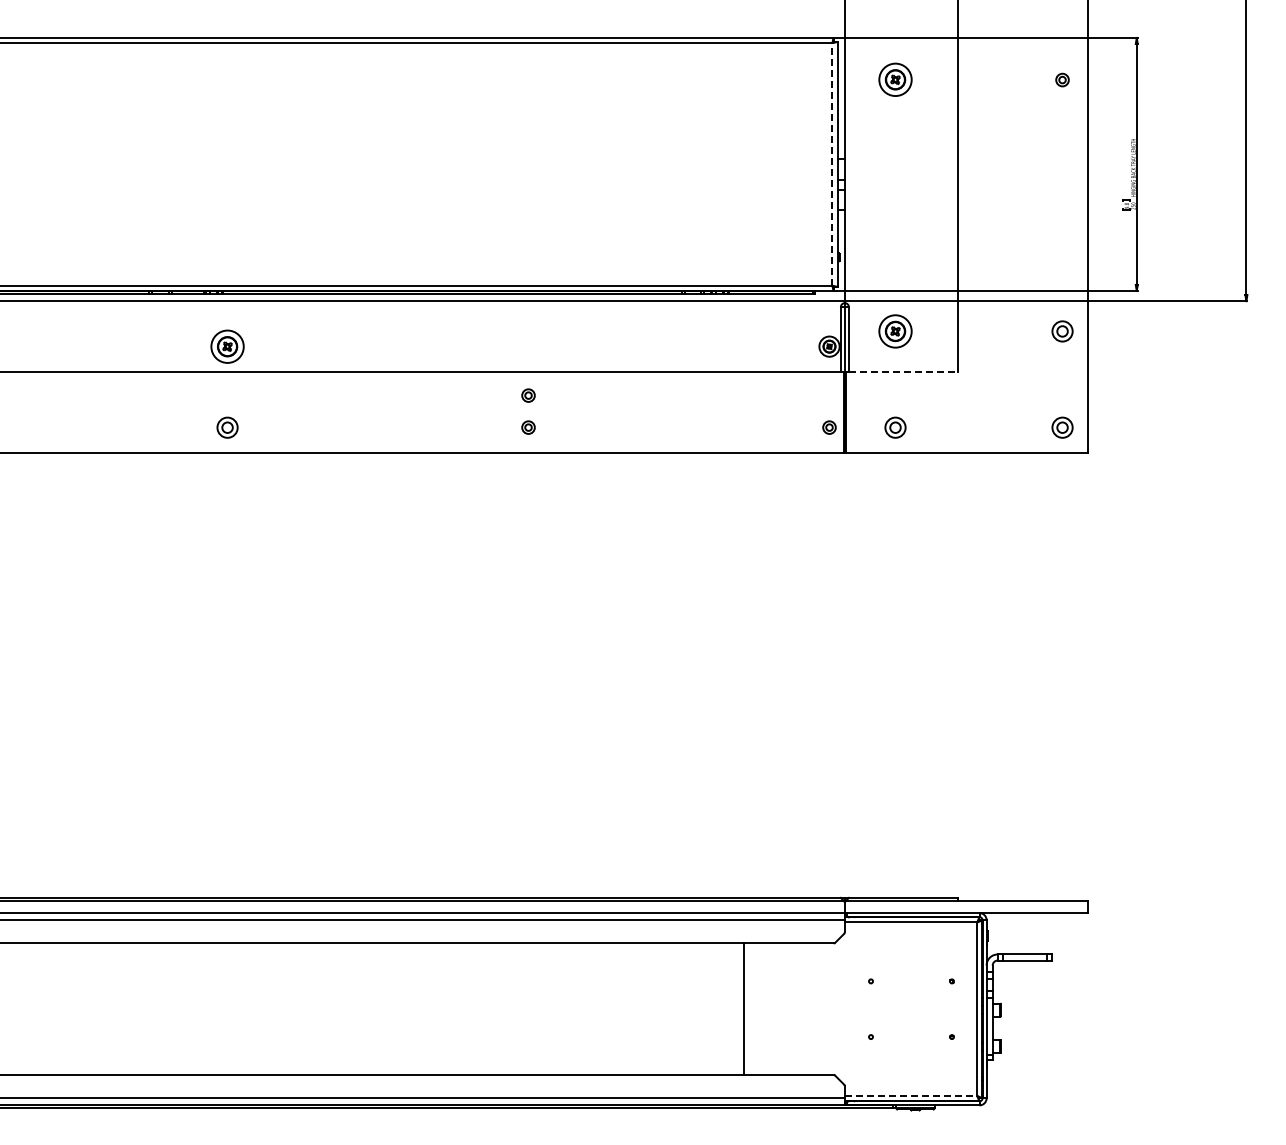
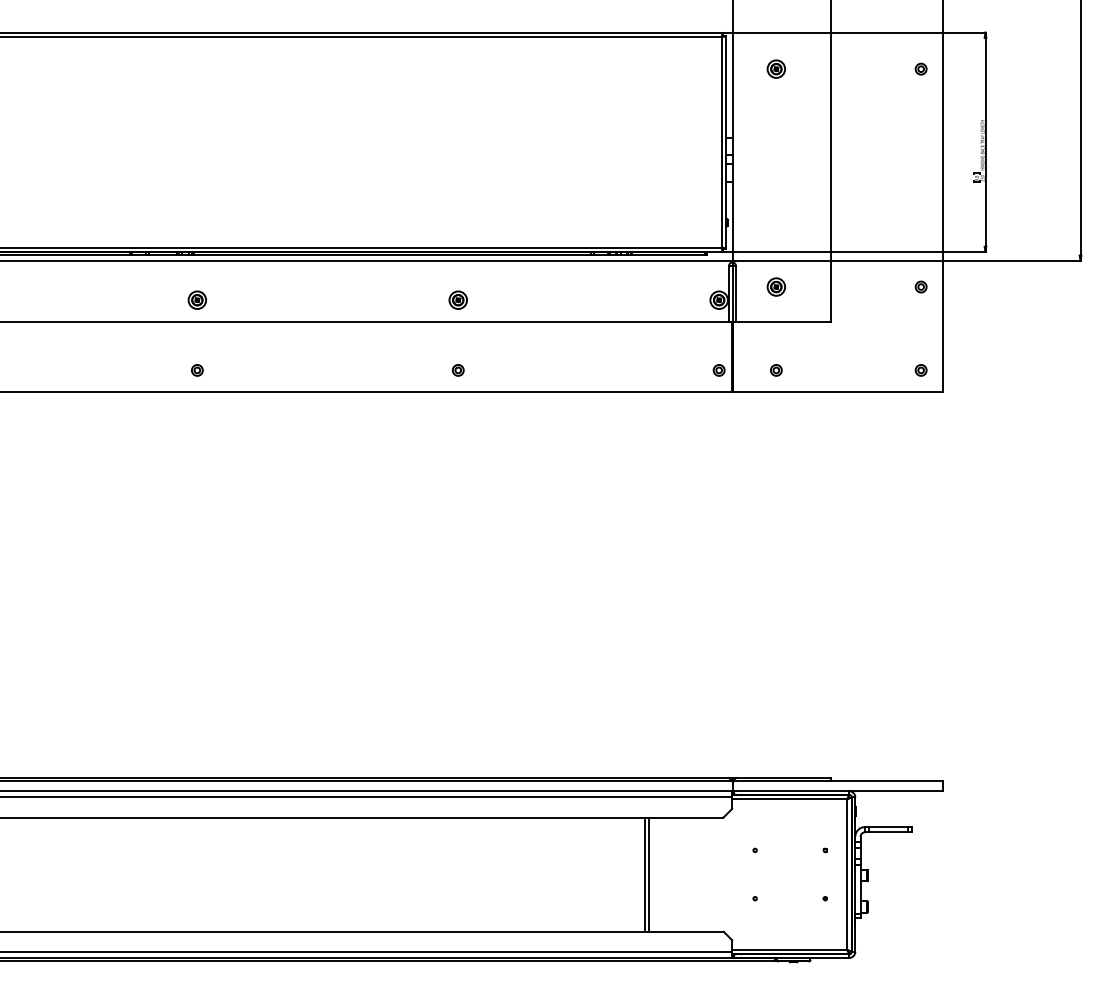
part: (895, 80) -> (776, 69), size x0.62
line: (832, 163) -> (721, 141), dashed -> solid
part: (895, 331) -> (776, 287), size x0.62
part: (1062, 331) -> (921, 287), size x0.62
part: (227, 346) -> (197, 300), size x0.62
part: (528, 346) -> (458, 300), added
line: (903, 371) -> (783, 321), dashed -> solid
part: (528, 395) -> (458, 342), removed
part: (227, 427) -> (197, 370), size x0.62
part: (895, 427) -> (776, 370), size x0.62
part: (1062, 427) -> (921, 370), size x0.62
line: (748, 1009) -> (648, 874), added
line: (911, 1095) -> (790, 949), dashed -> solid

